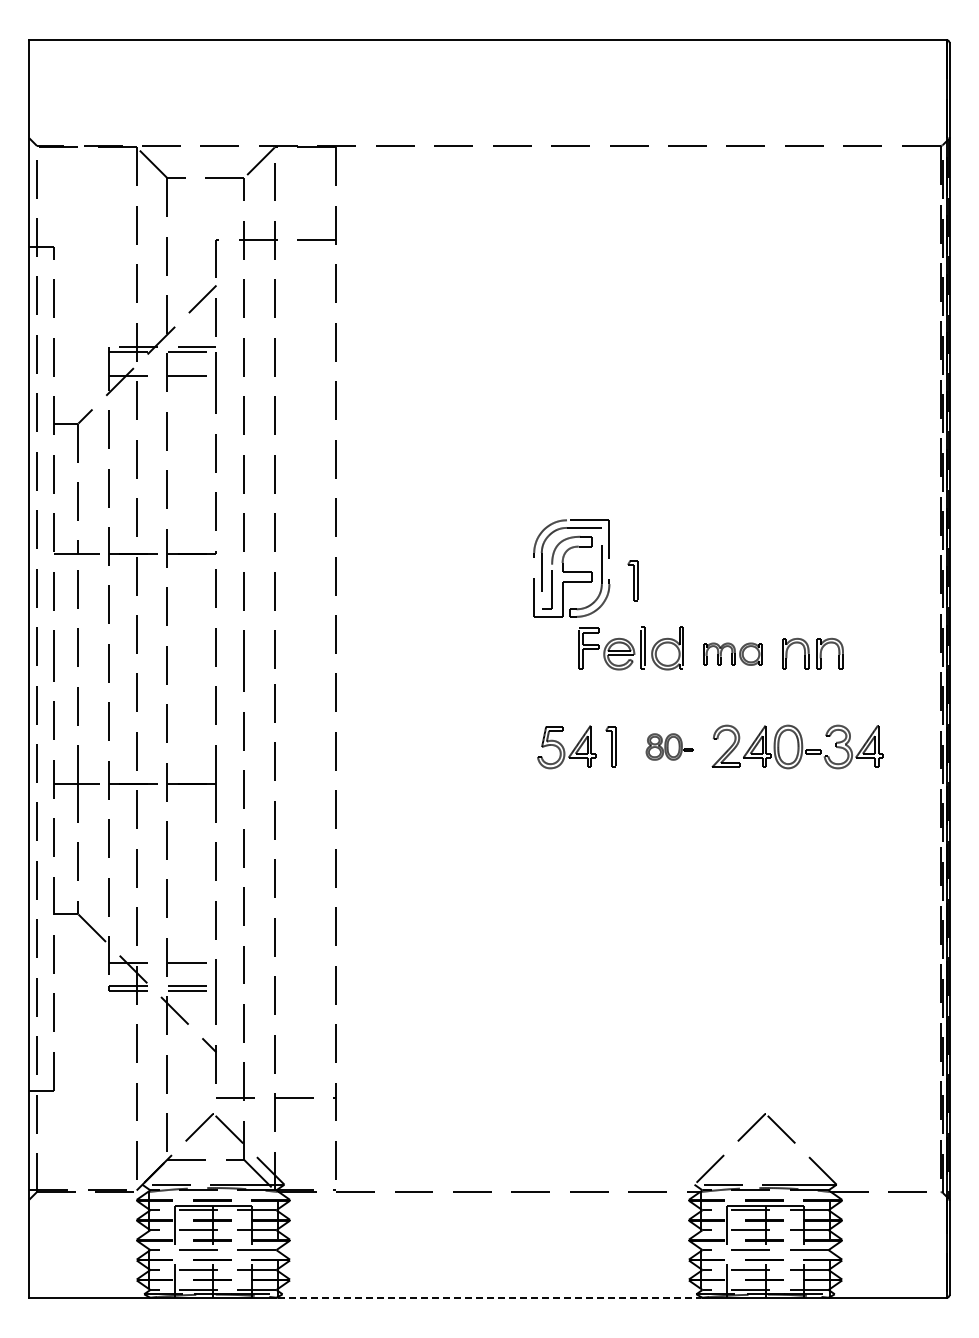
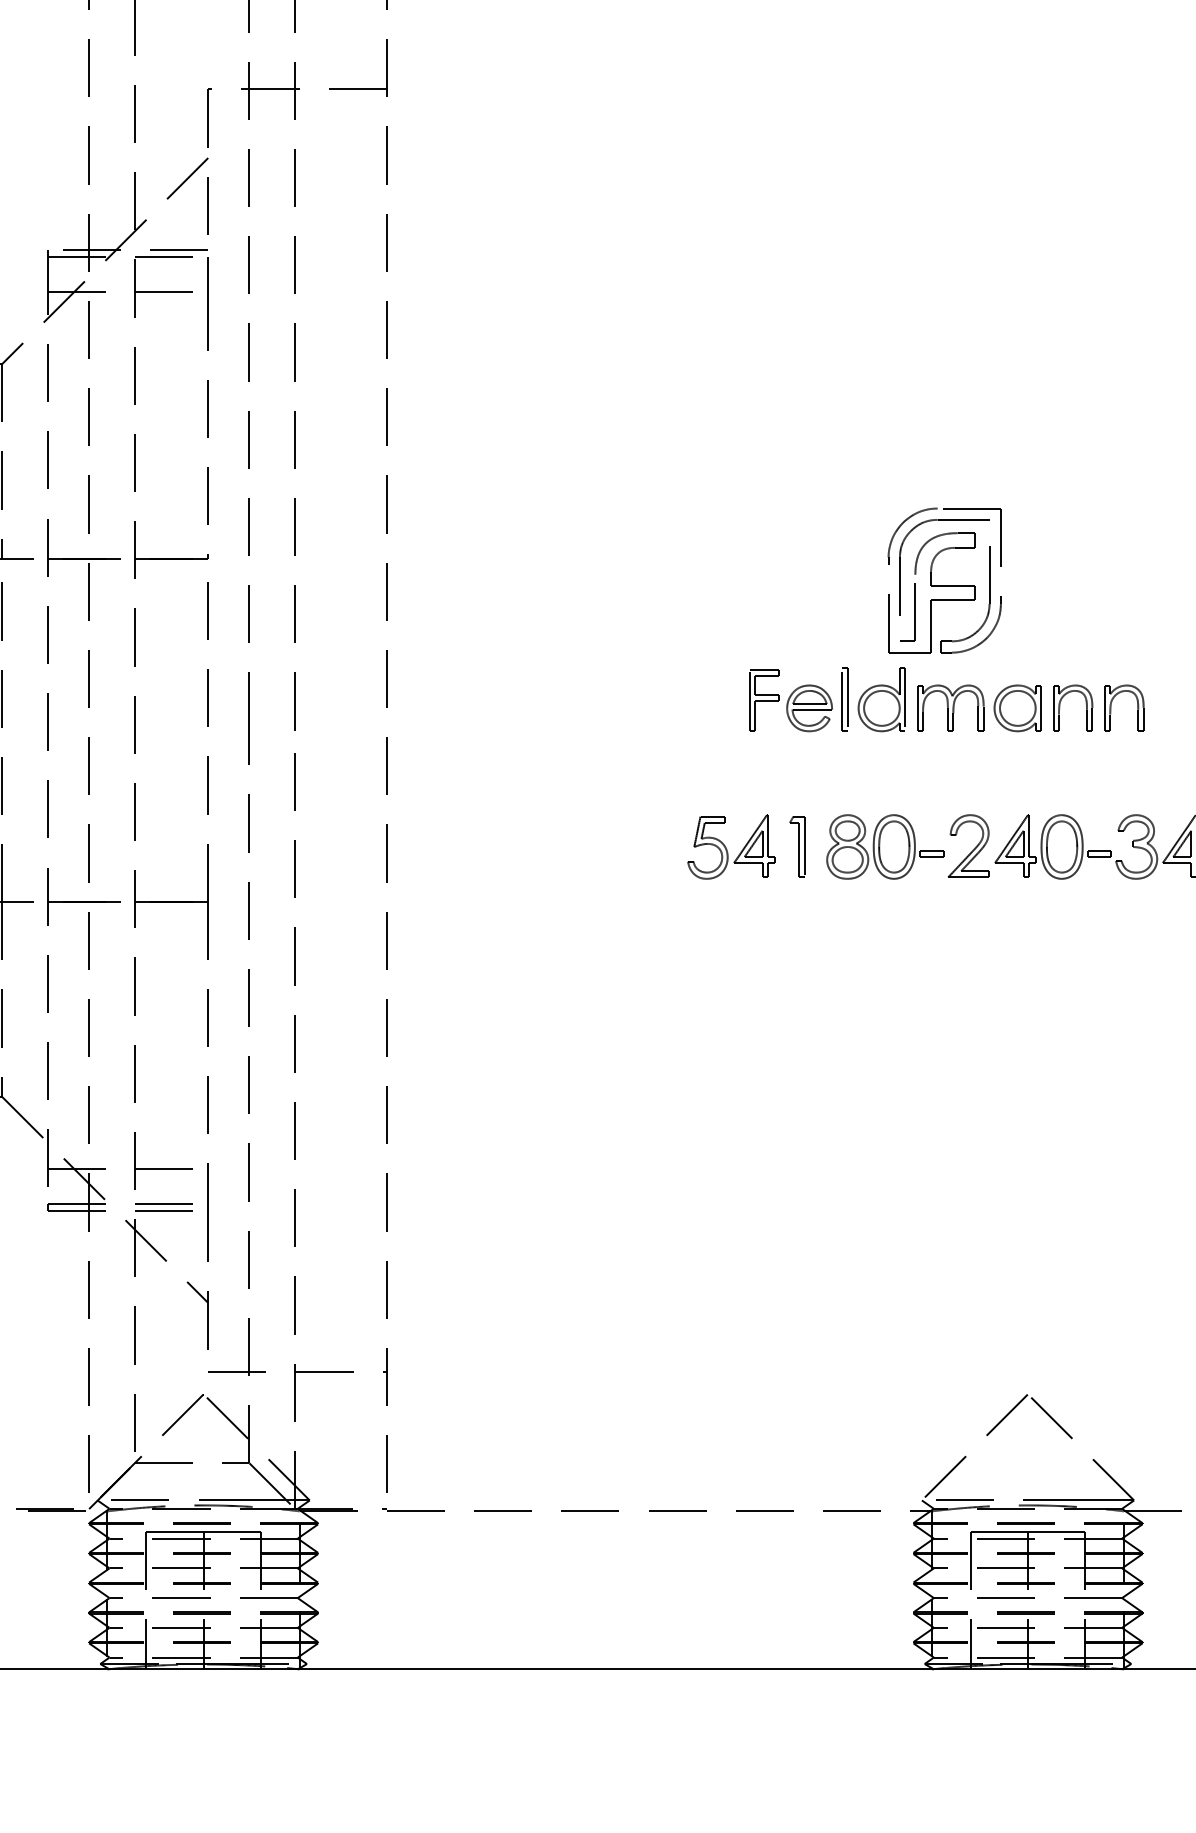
part: (571, 568) -> (944, 580), moved
part: (632, 580) -> (829, 598), removed
part: (732, 654) -> (978, 708), size x1.43
part: (669, 746) -> (884, 846), size x1.67
line: (489, 1297) -> (615, 1668), dashed -> solid

